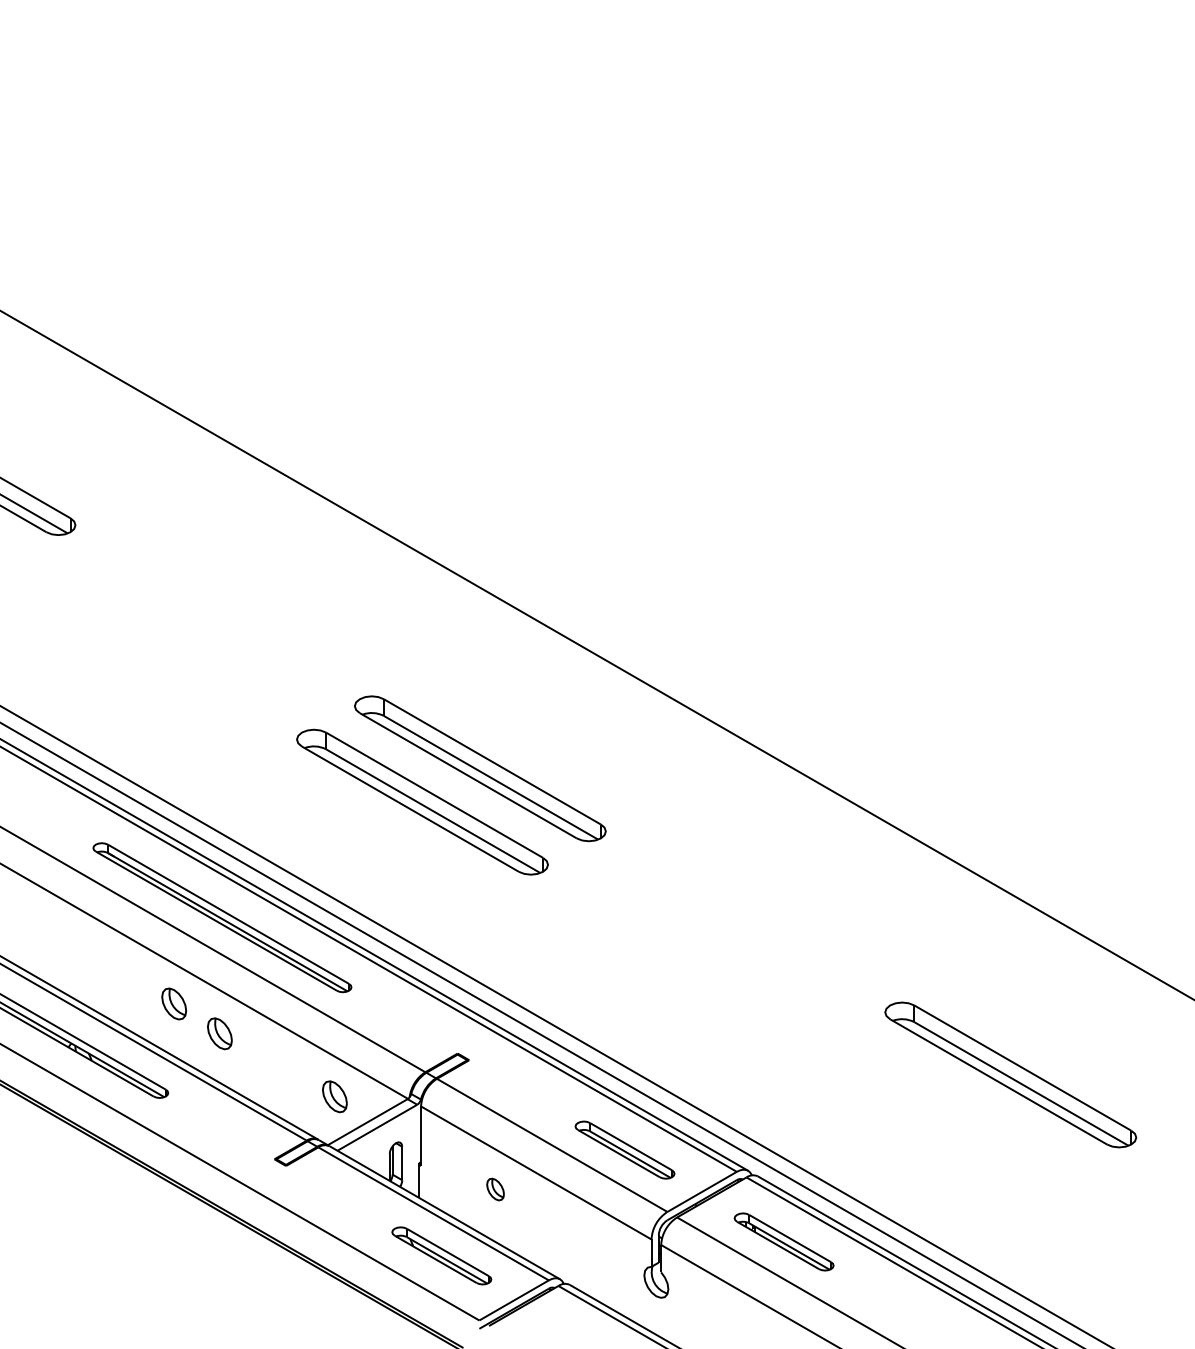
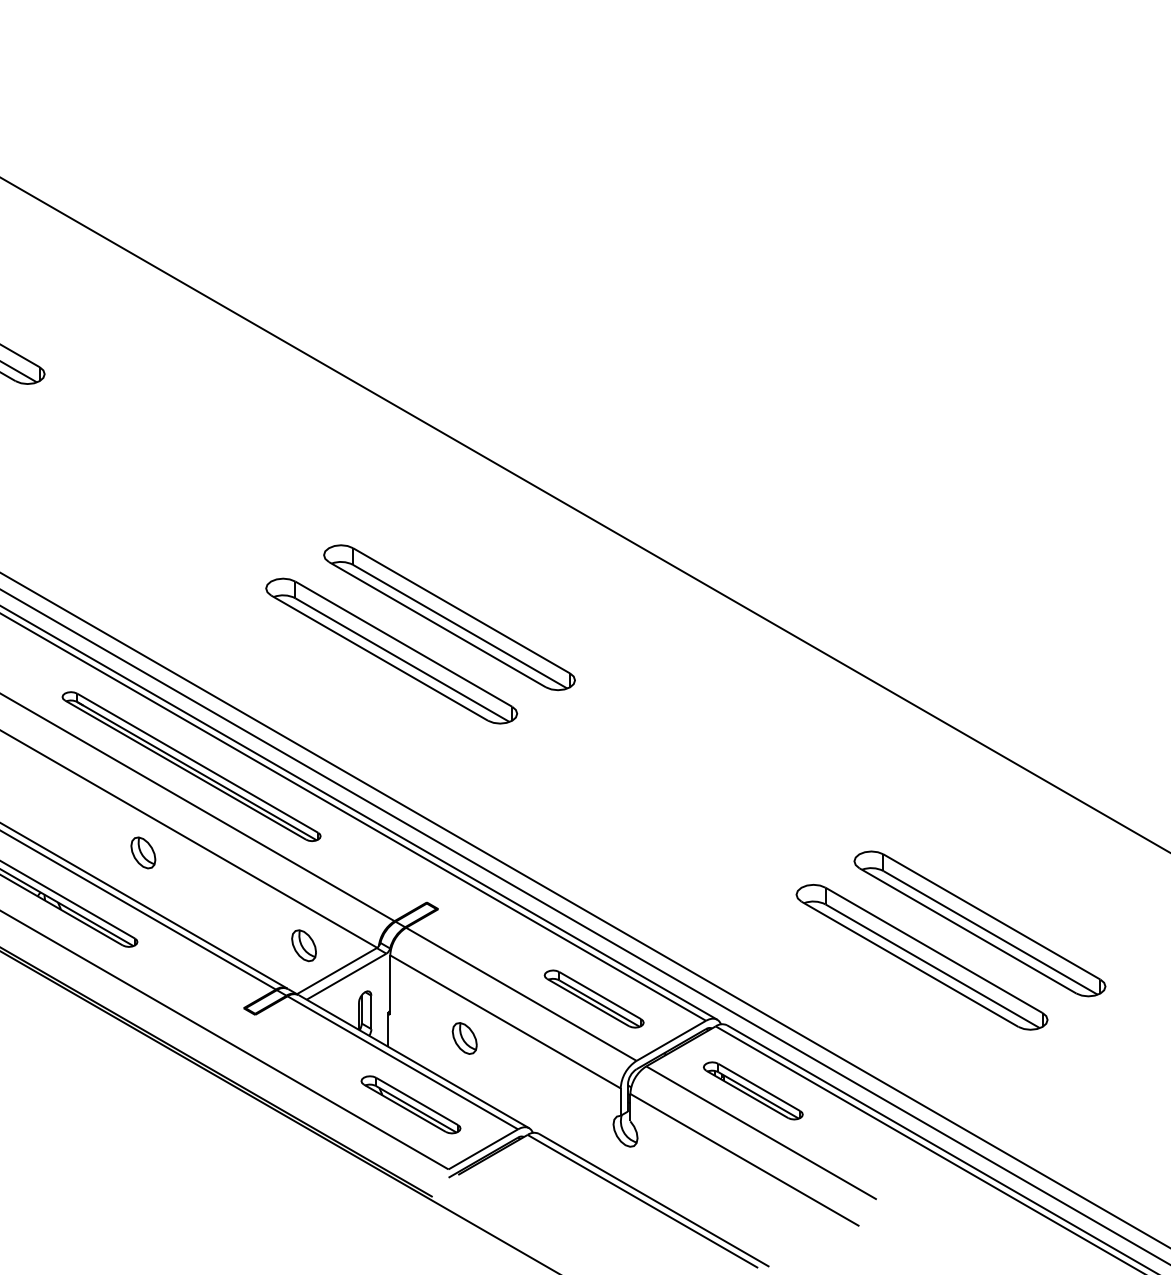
part: (219, 1033) -> (188, 882), removed
part: (952, 1108) -> (921, 957), added
part: (495, 1189) -> (464, 1038), size x1.43

